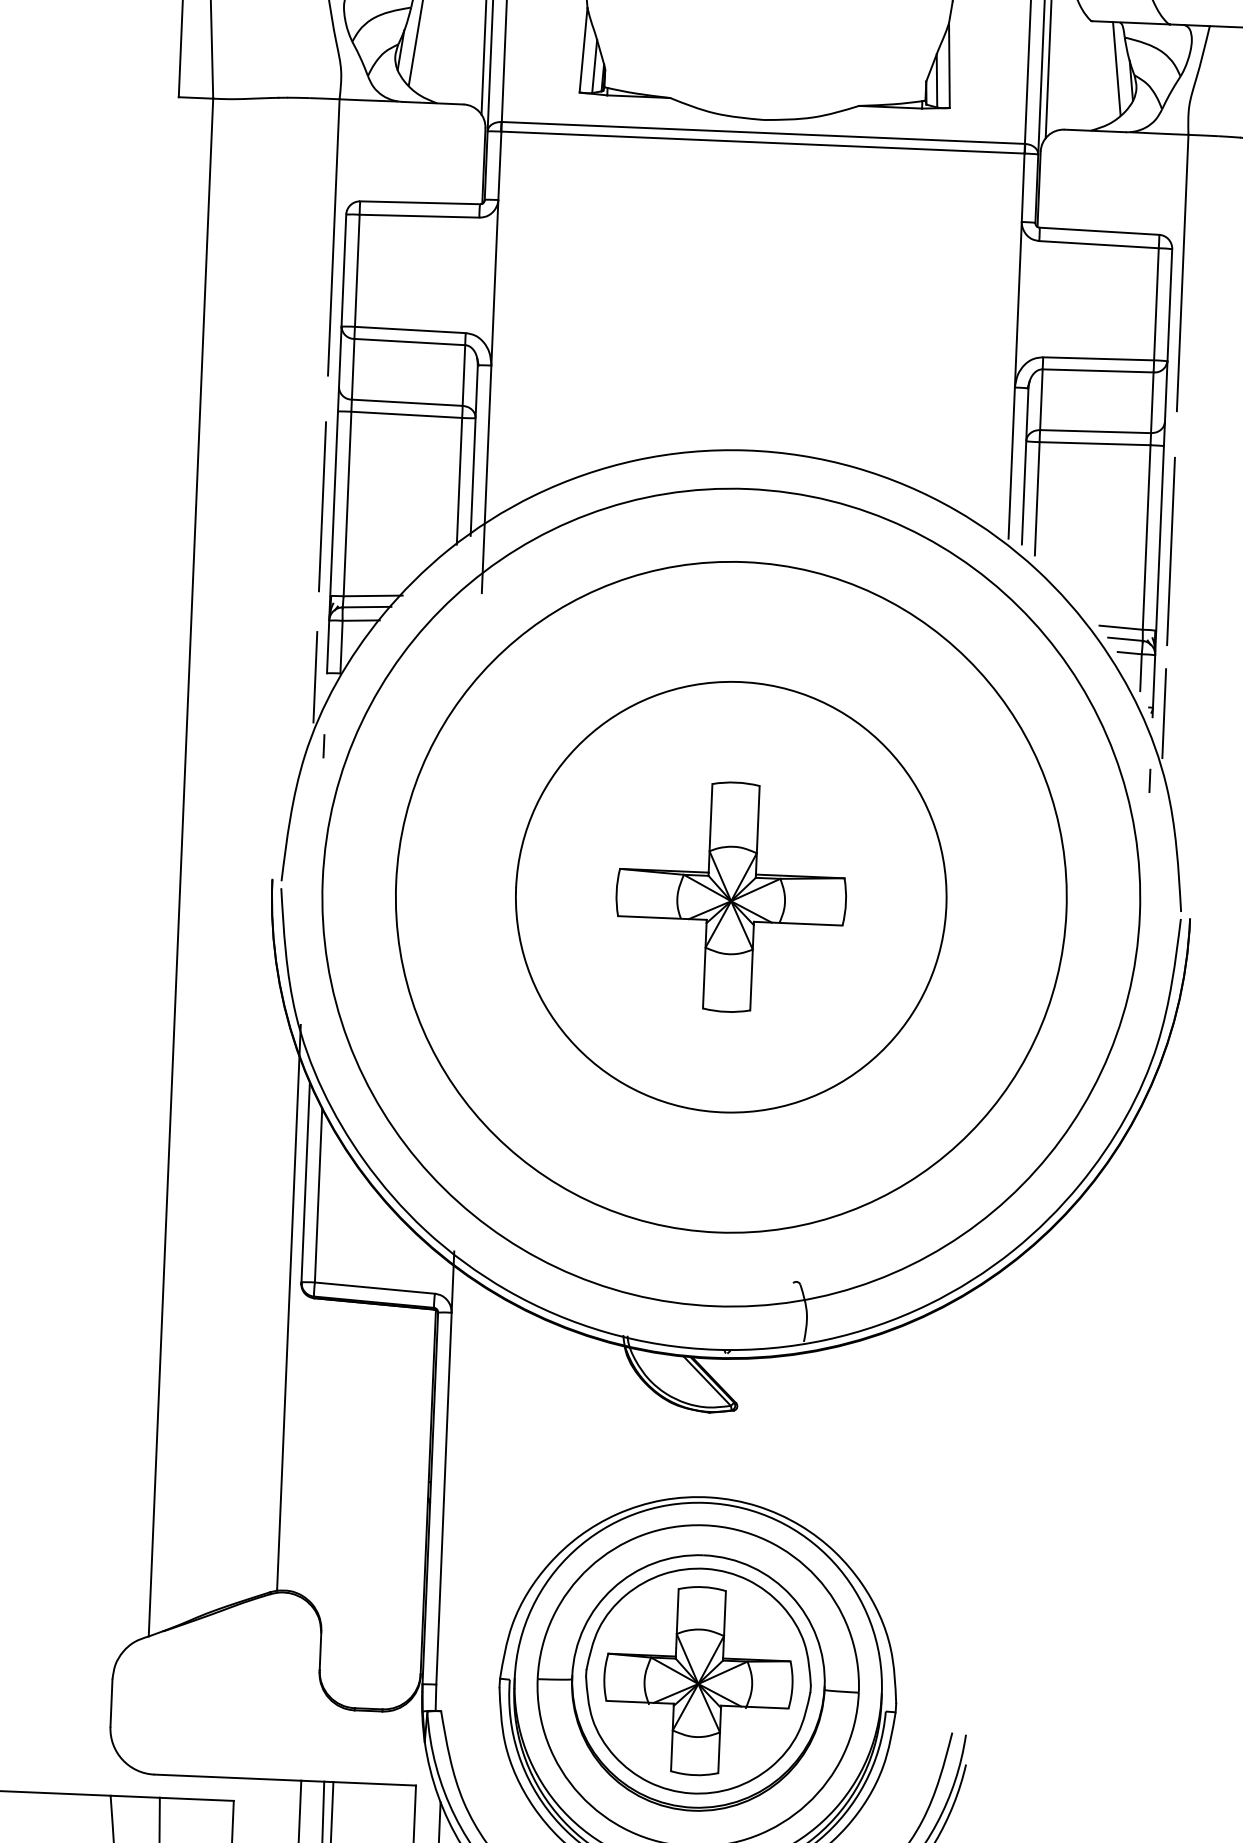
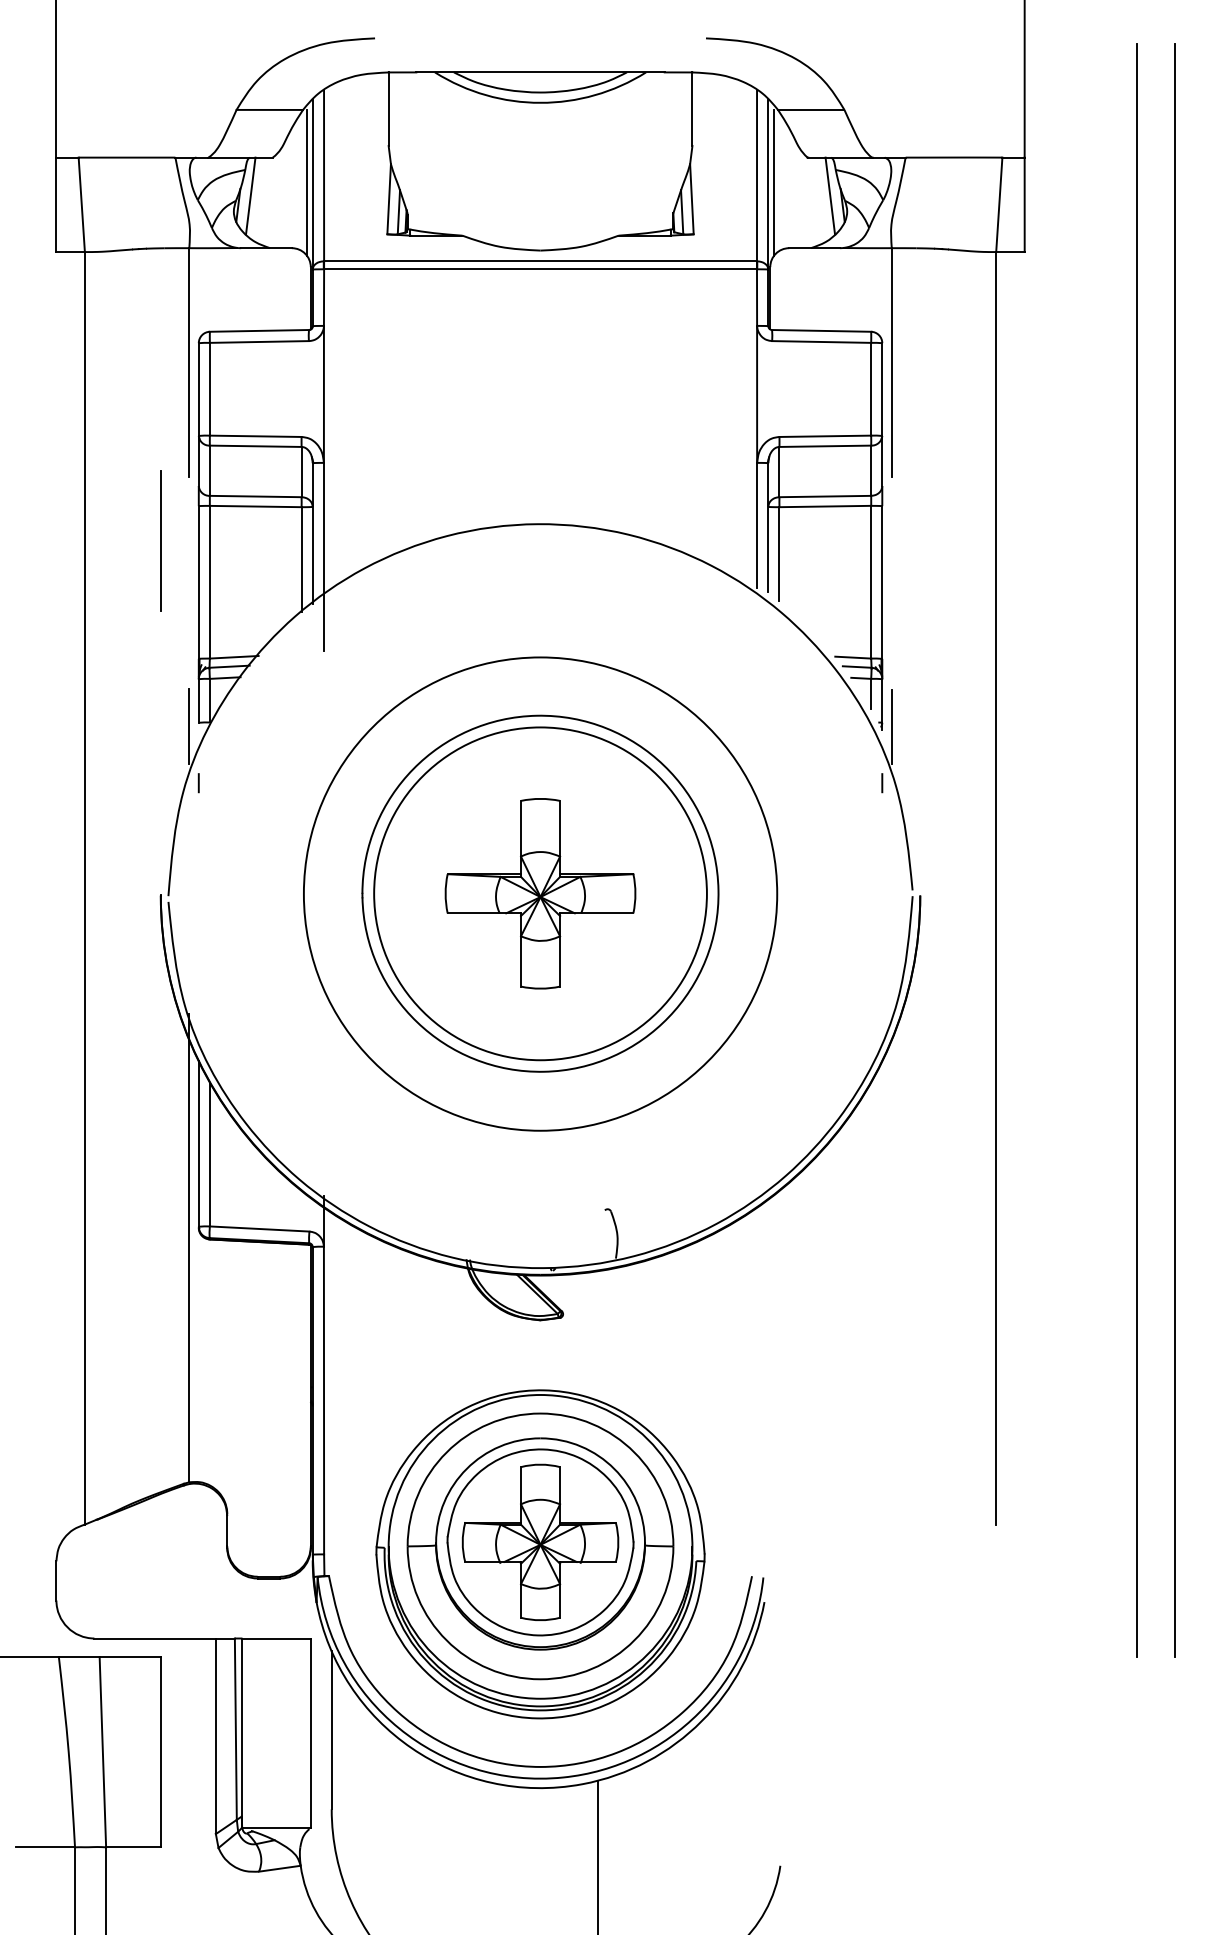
line: (321, 505) -> (160, 540), moved
line: (1170, 550) -> (891, 592), removed
circle: (731, 896) -> (540, 893), size x0.6
circle: (731, 898) -> (540, 894), size x0.7

